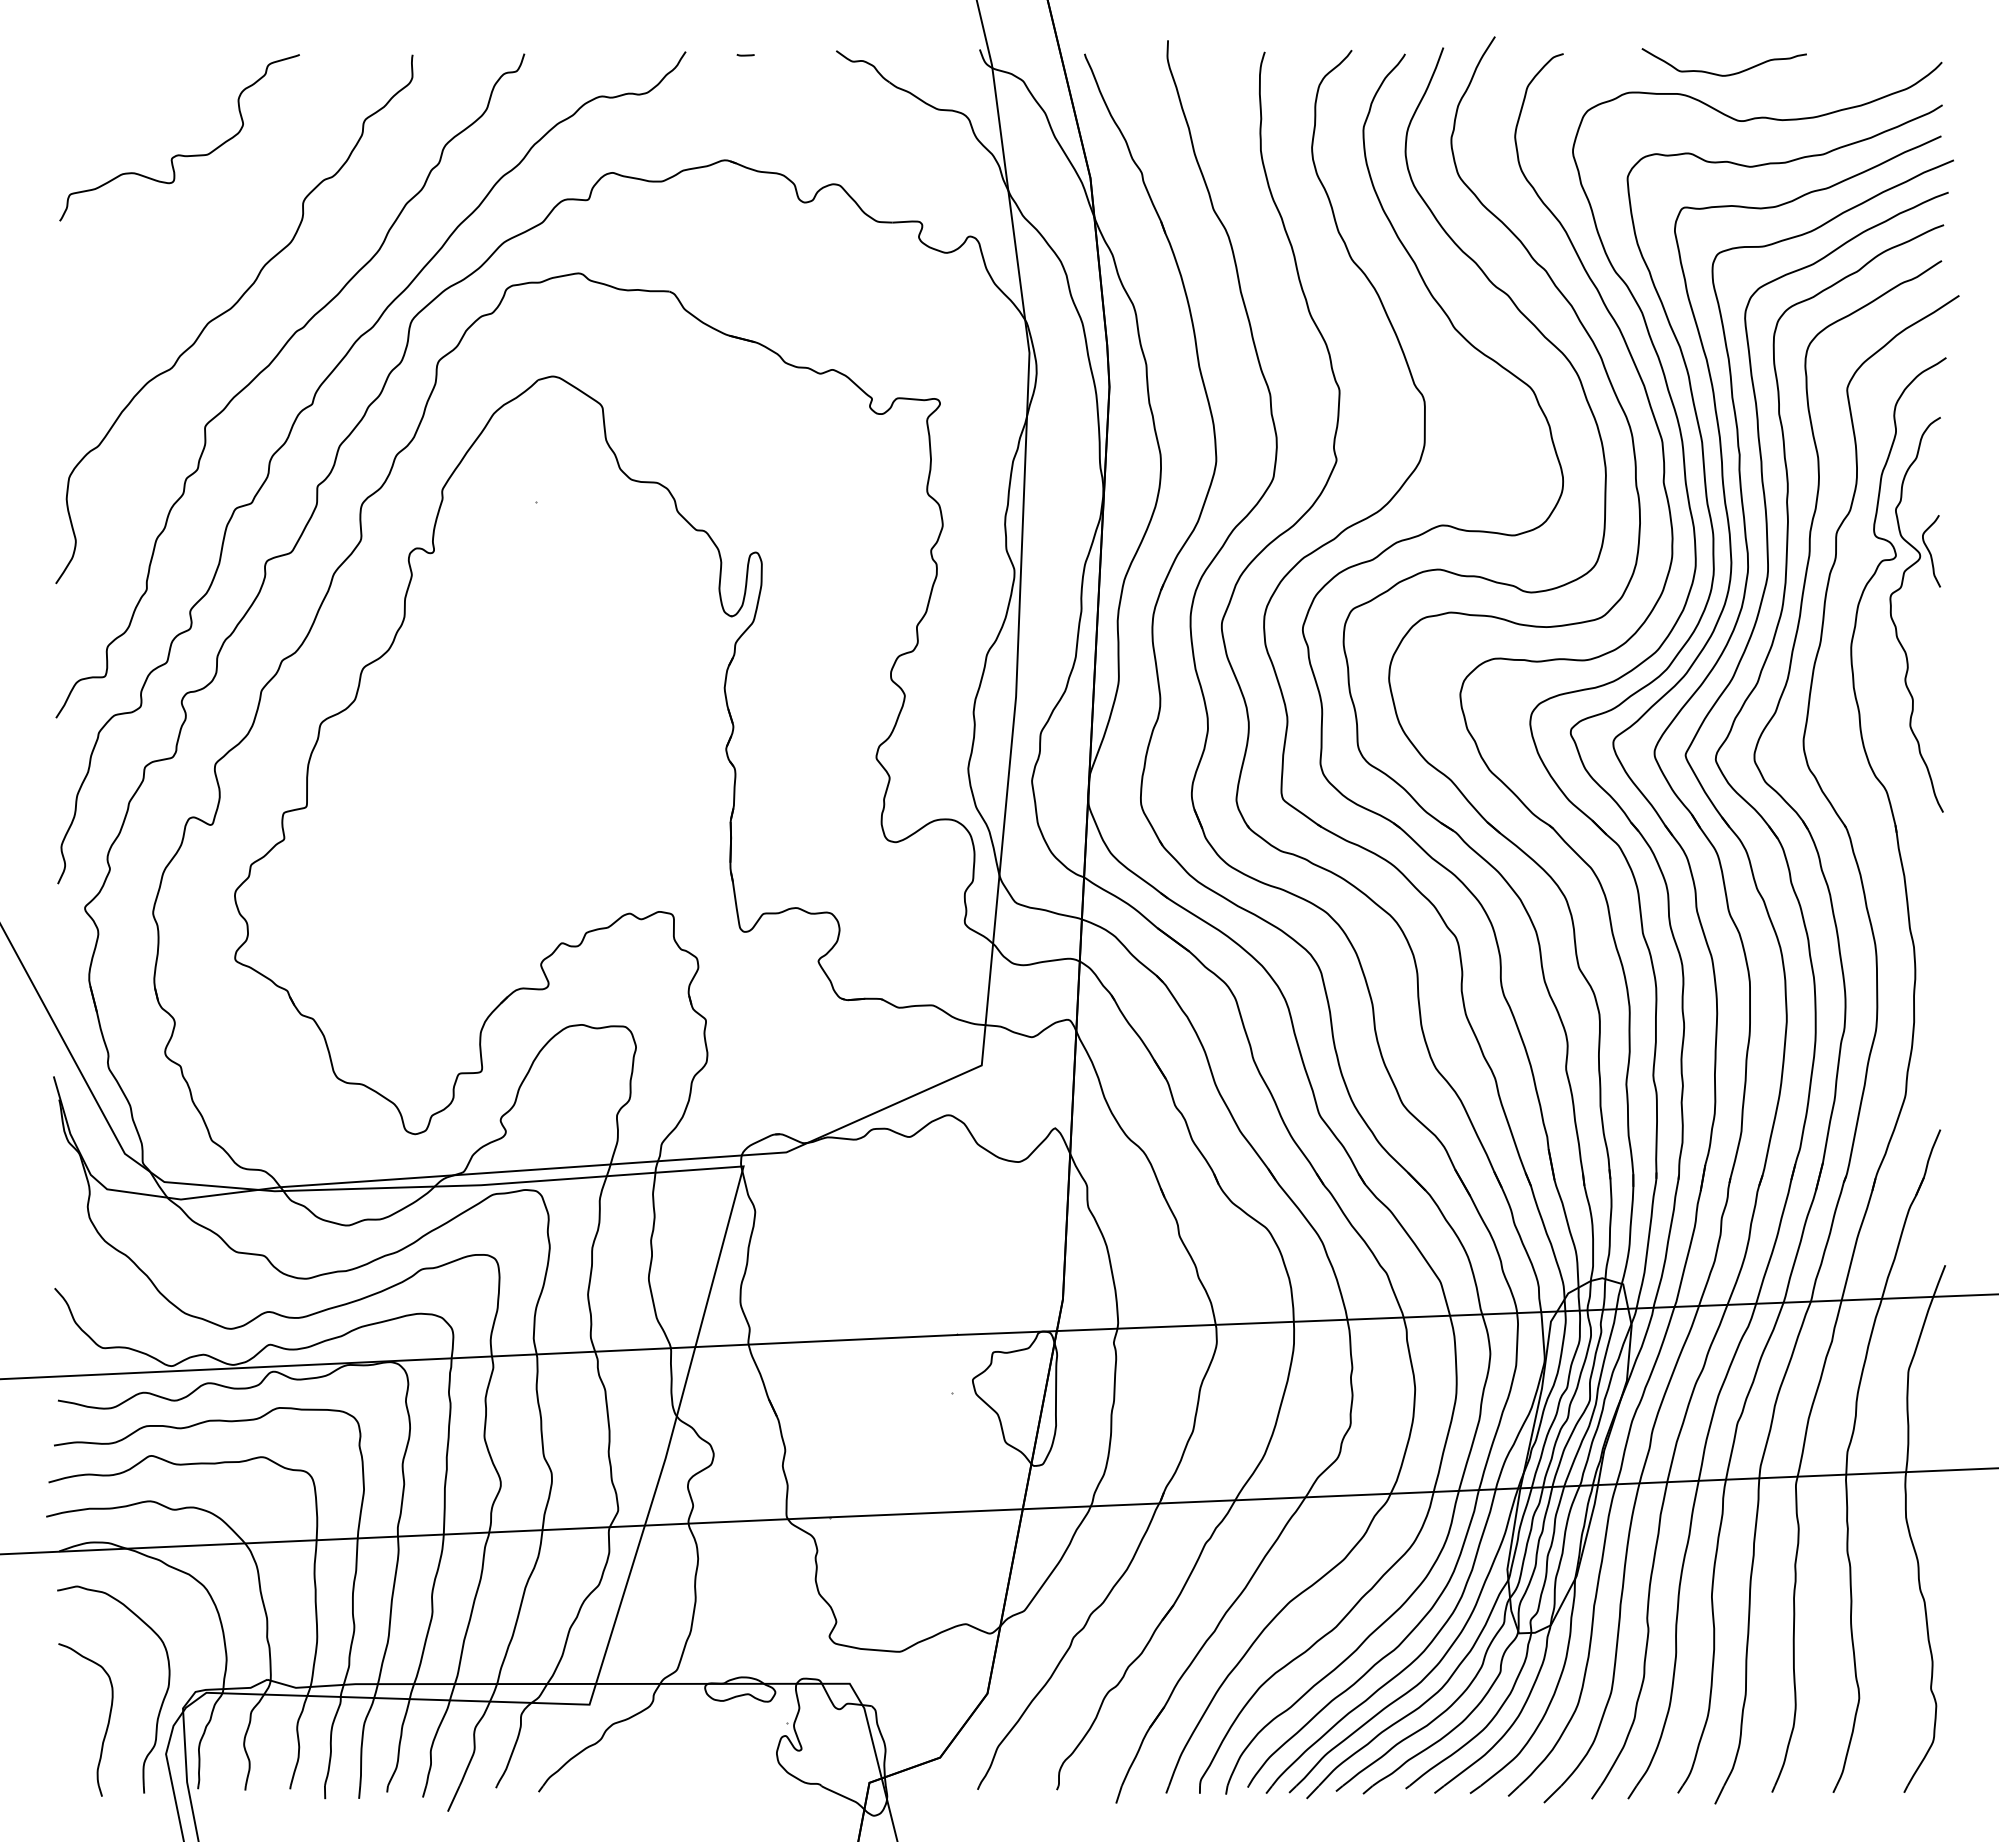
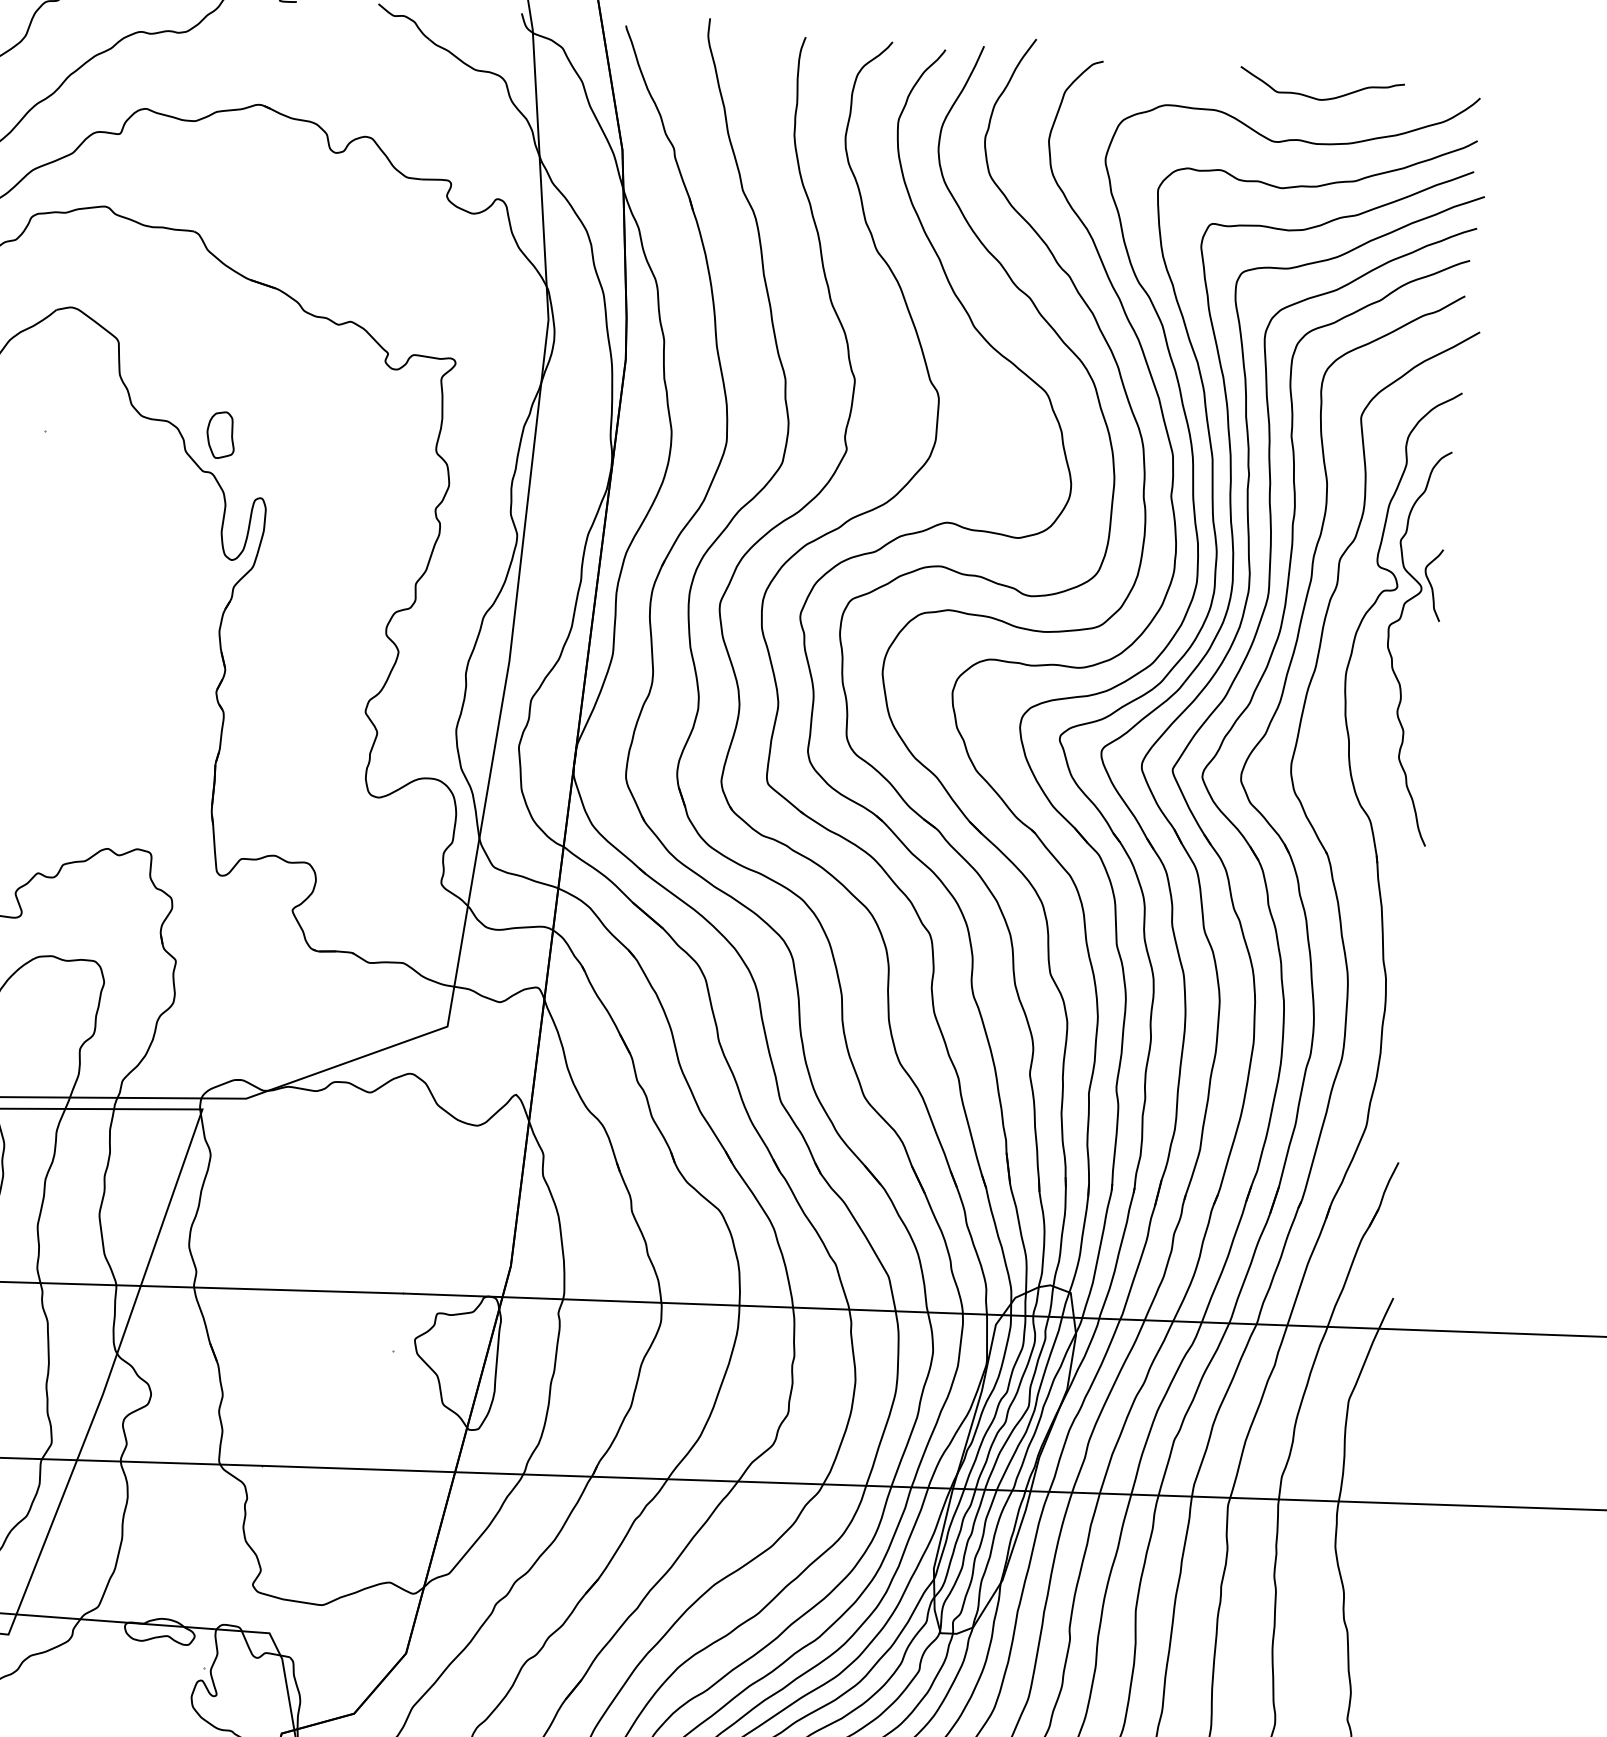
curve: (1722, 74) -> (1319, 98), moved
part: (711, 492) -> (220, 435), added

